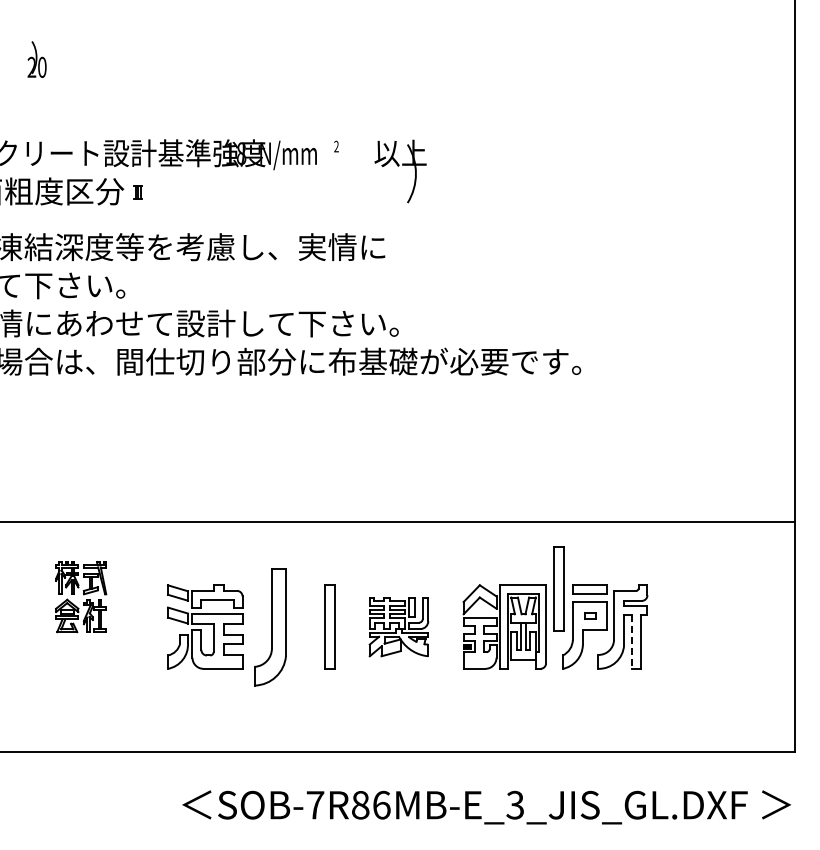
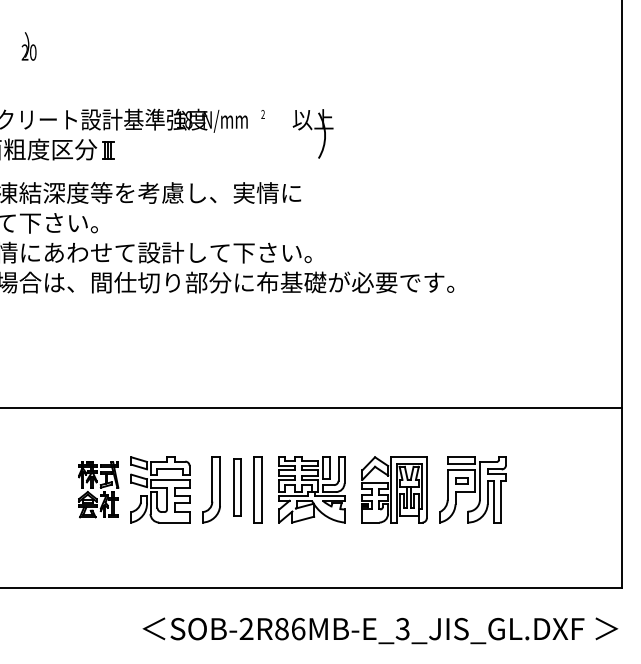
part: (137, 192) -> (107, 150), size x1.67
part: (558, 588) -> (436, 459), removed
part: (81, 597) -> (98, 490), moved
part: (590, 615) -> (461, 480), size x1.43
part: (303, 623) -> (237, 487), added
part: (270, 626) -> (211, 489), size x0.71
part: (398, 626) -> (311, 489), size x1.43
line: (631, 642) -> (493, 501), dashed -> solid
text: (315, 804) -> (246, 628), SOB-7R86MB-E_3_JIS_GL.DXF -> SOB-2R86MB-E_3_JIS_GL.DXF

